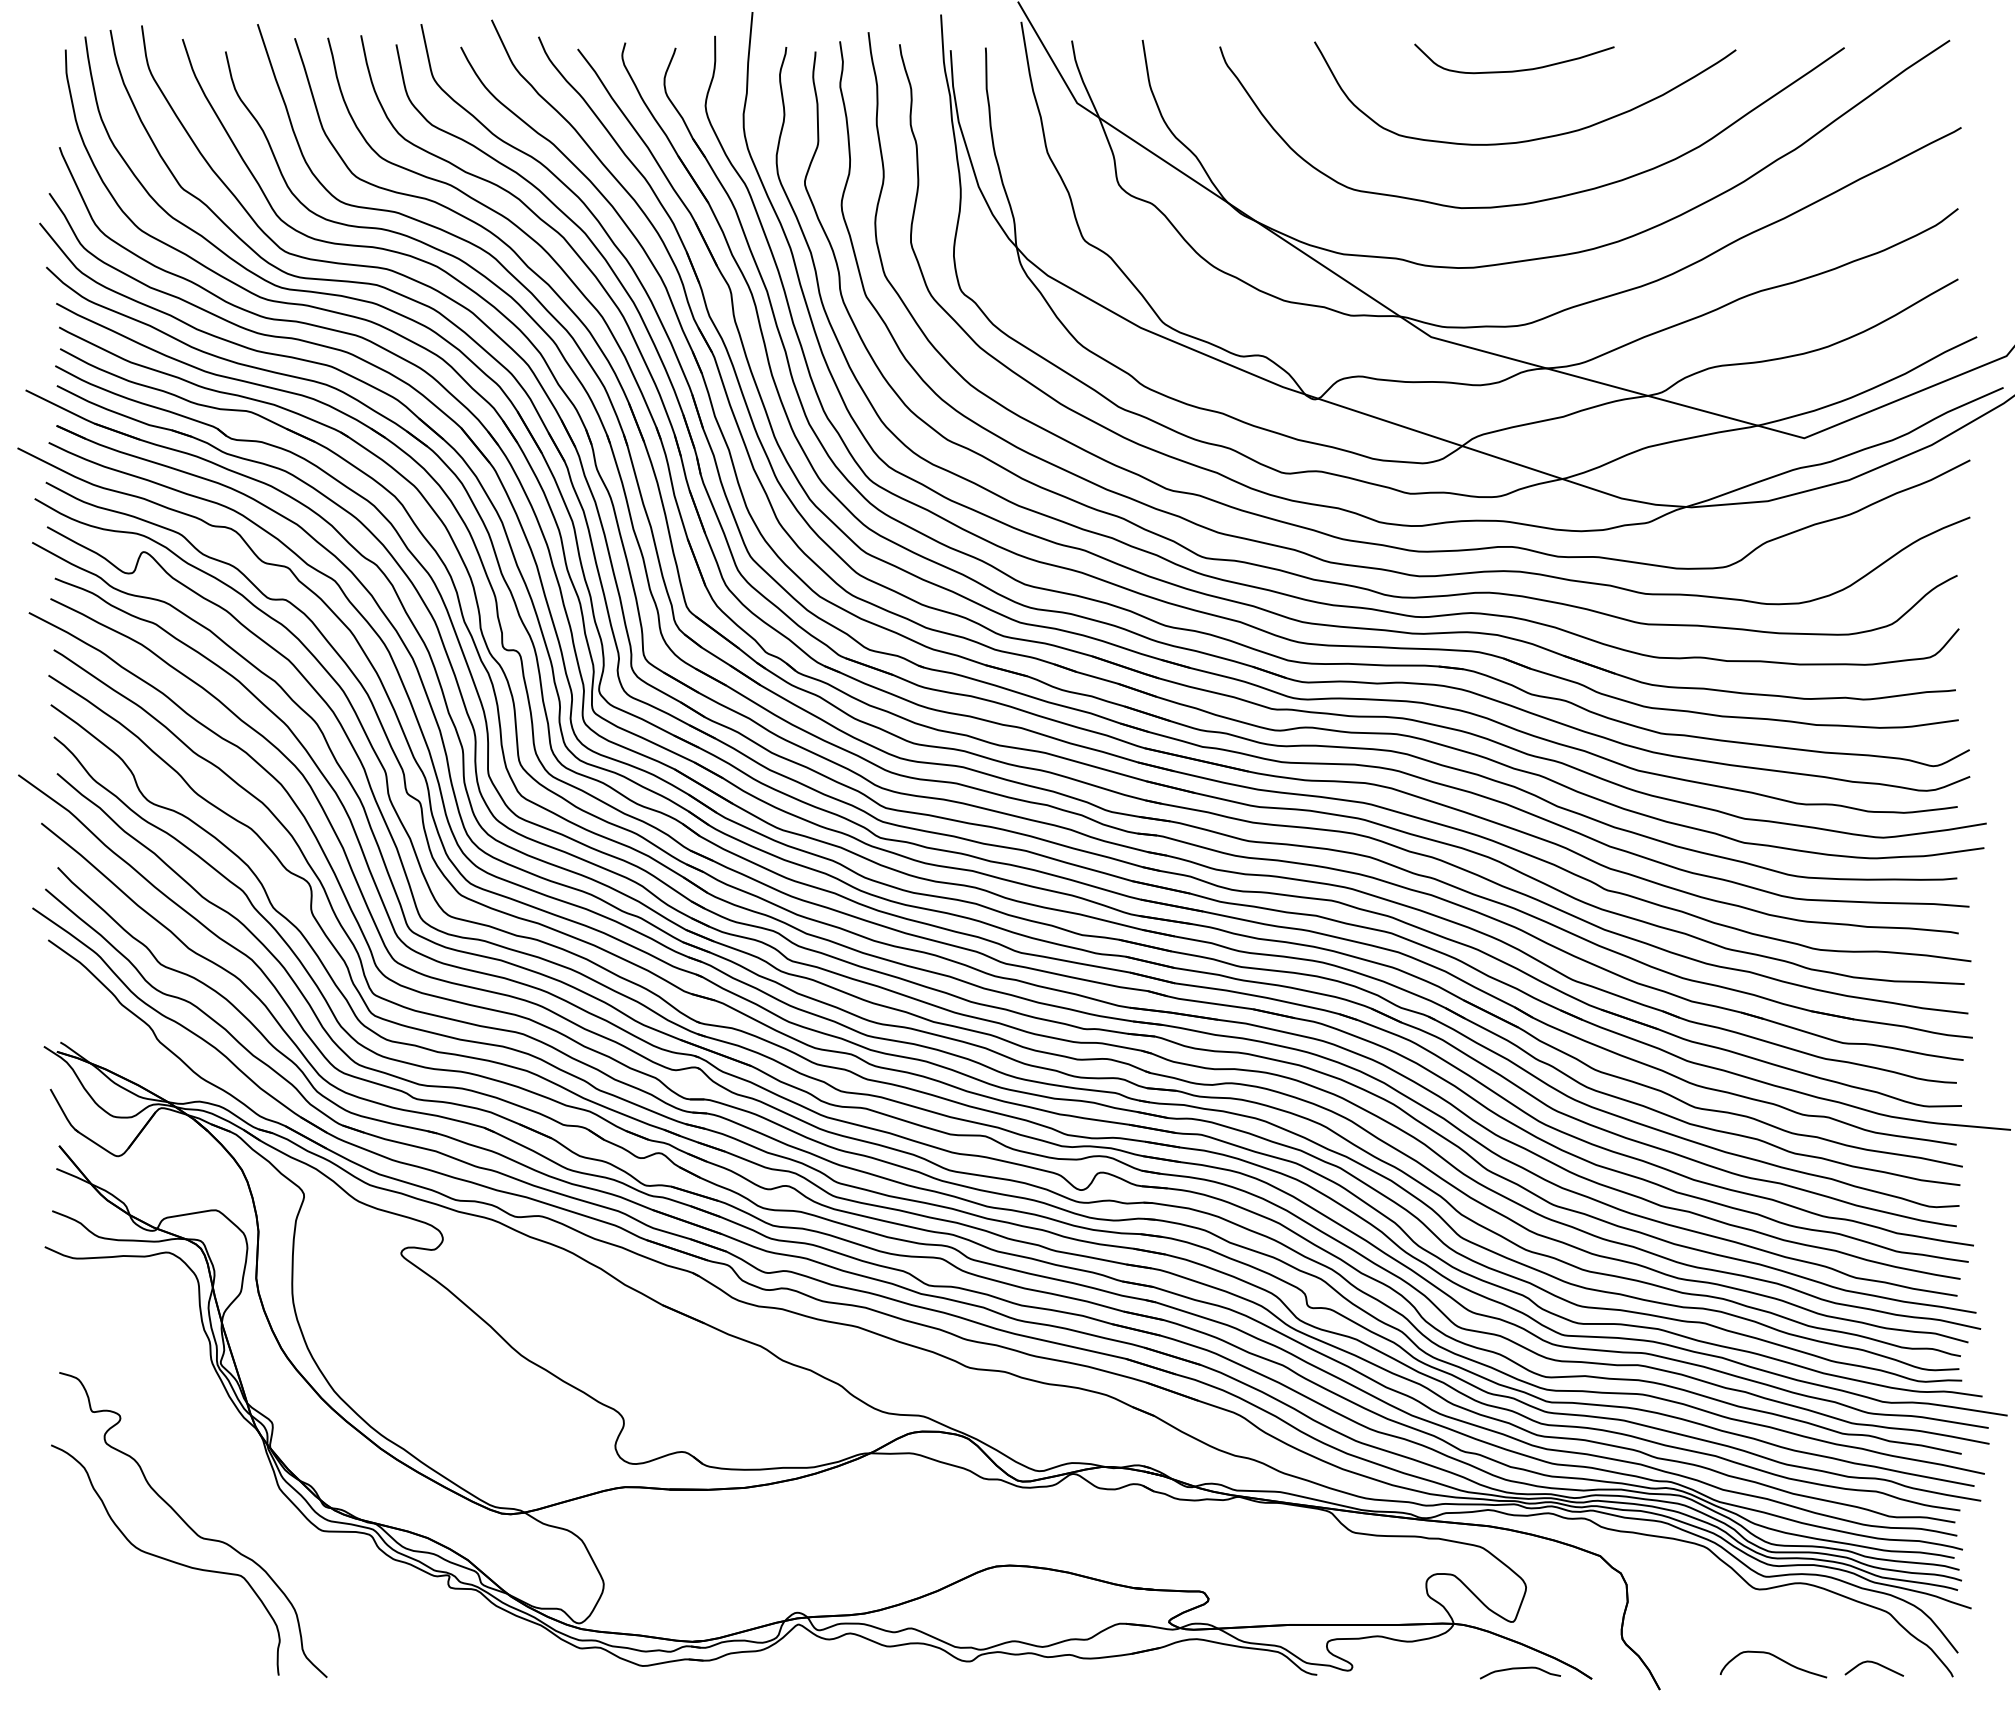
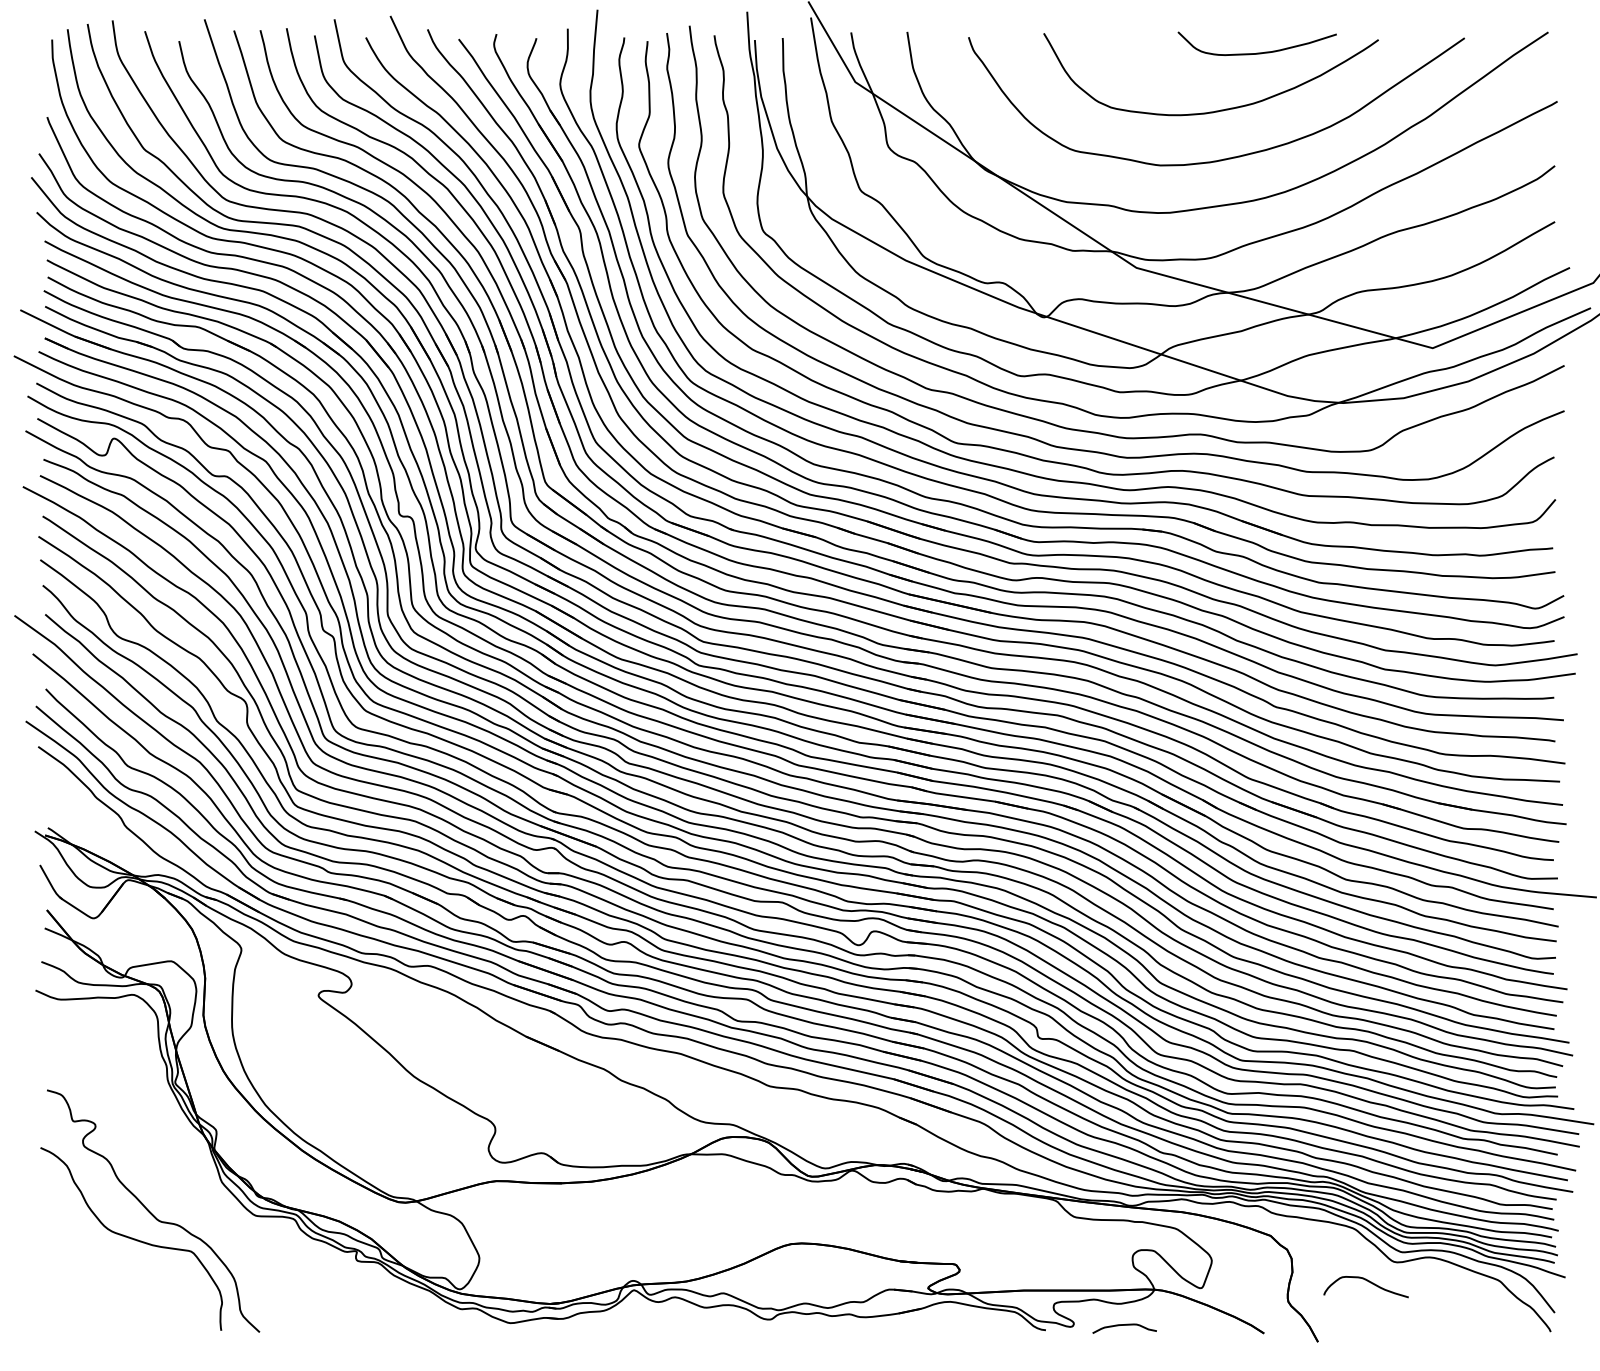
curve: (1514, 70) -> (1257, 52), moved
curve: (1776, 1658) -> (1368, 1282), moved
curve: (1876, 1664) -> (1490, 1321), removed
curve: (1519, 1669) -> (1123, 1325), moved

